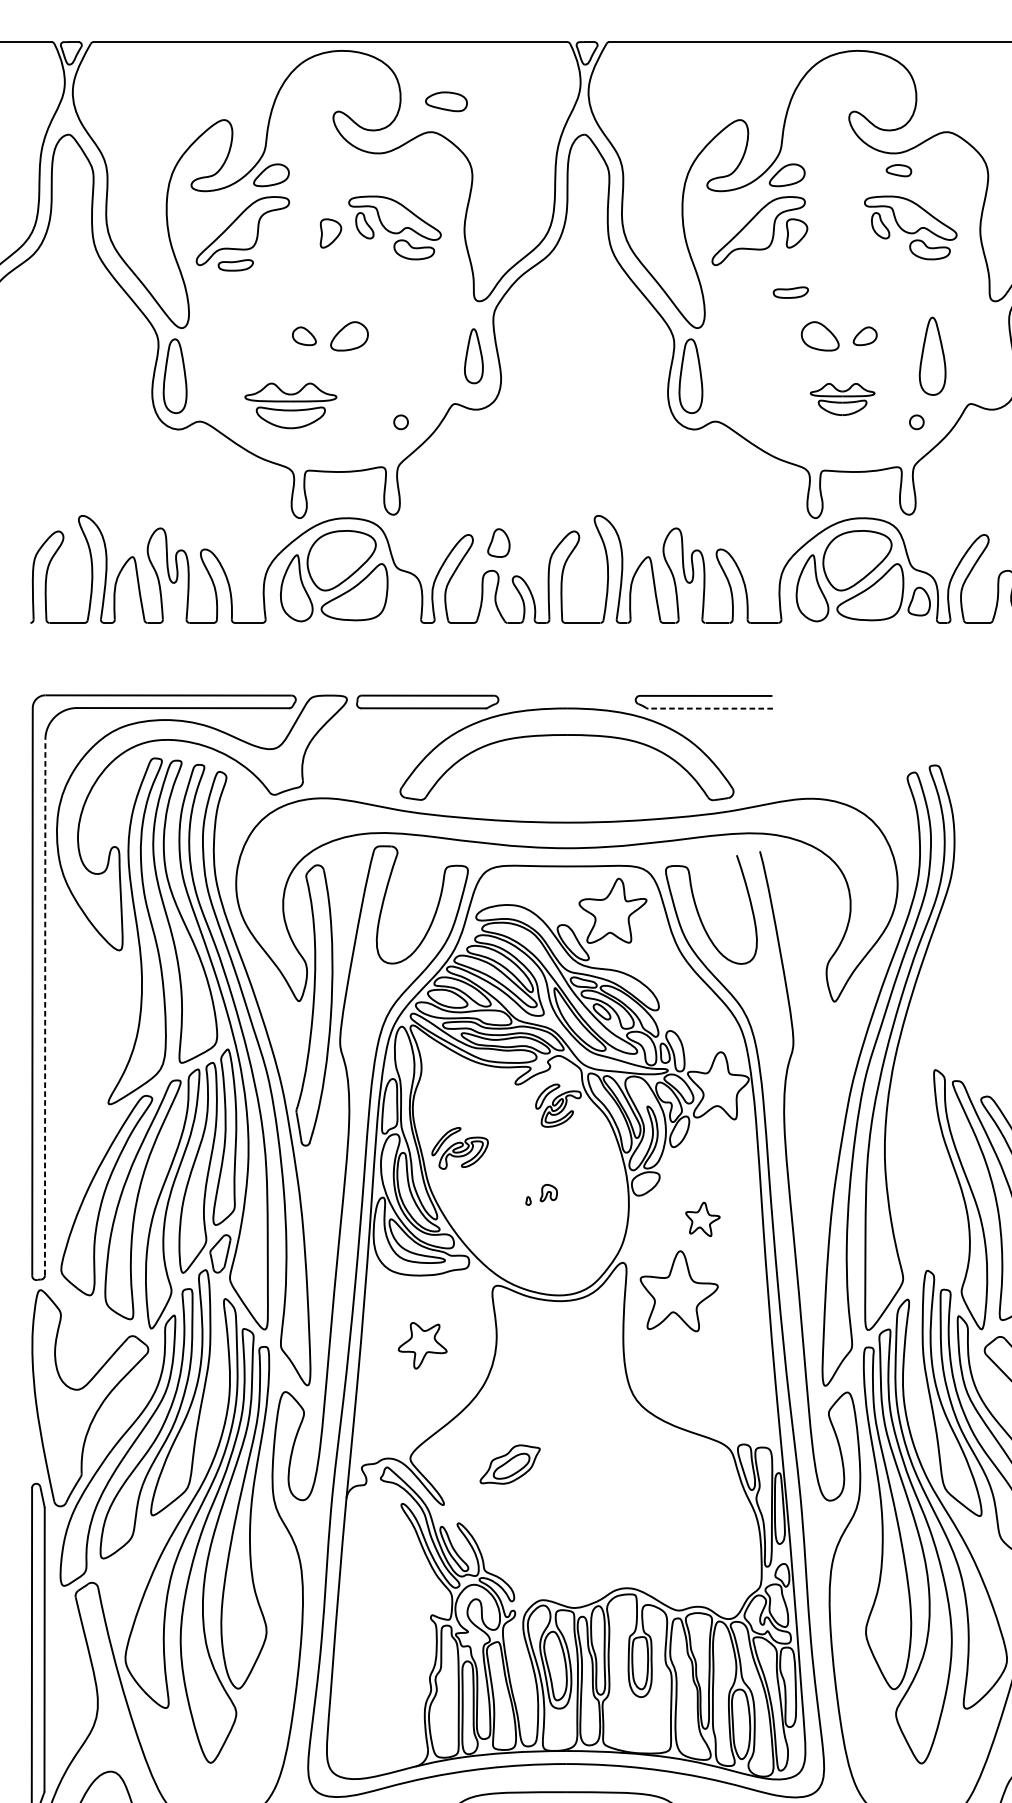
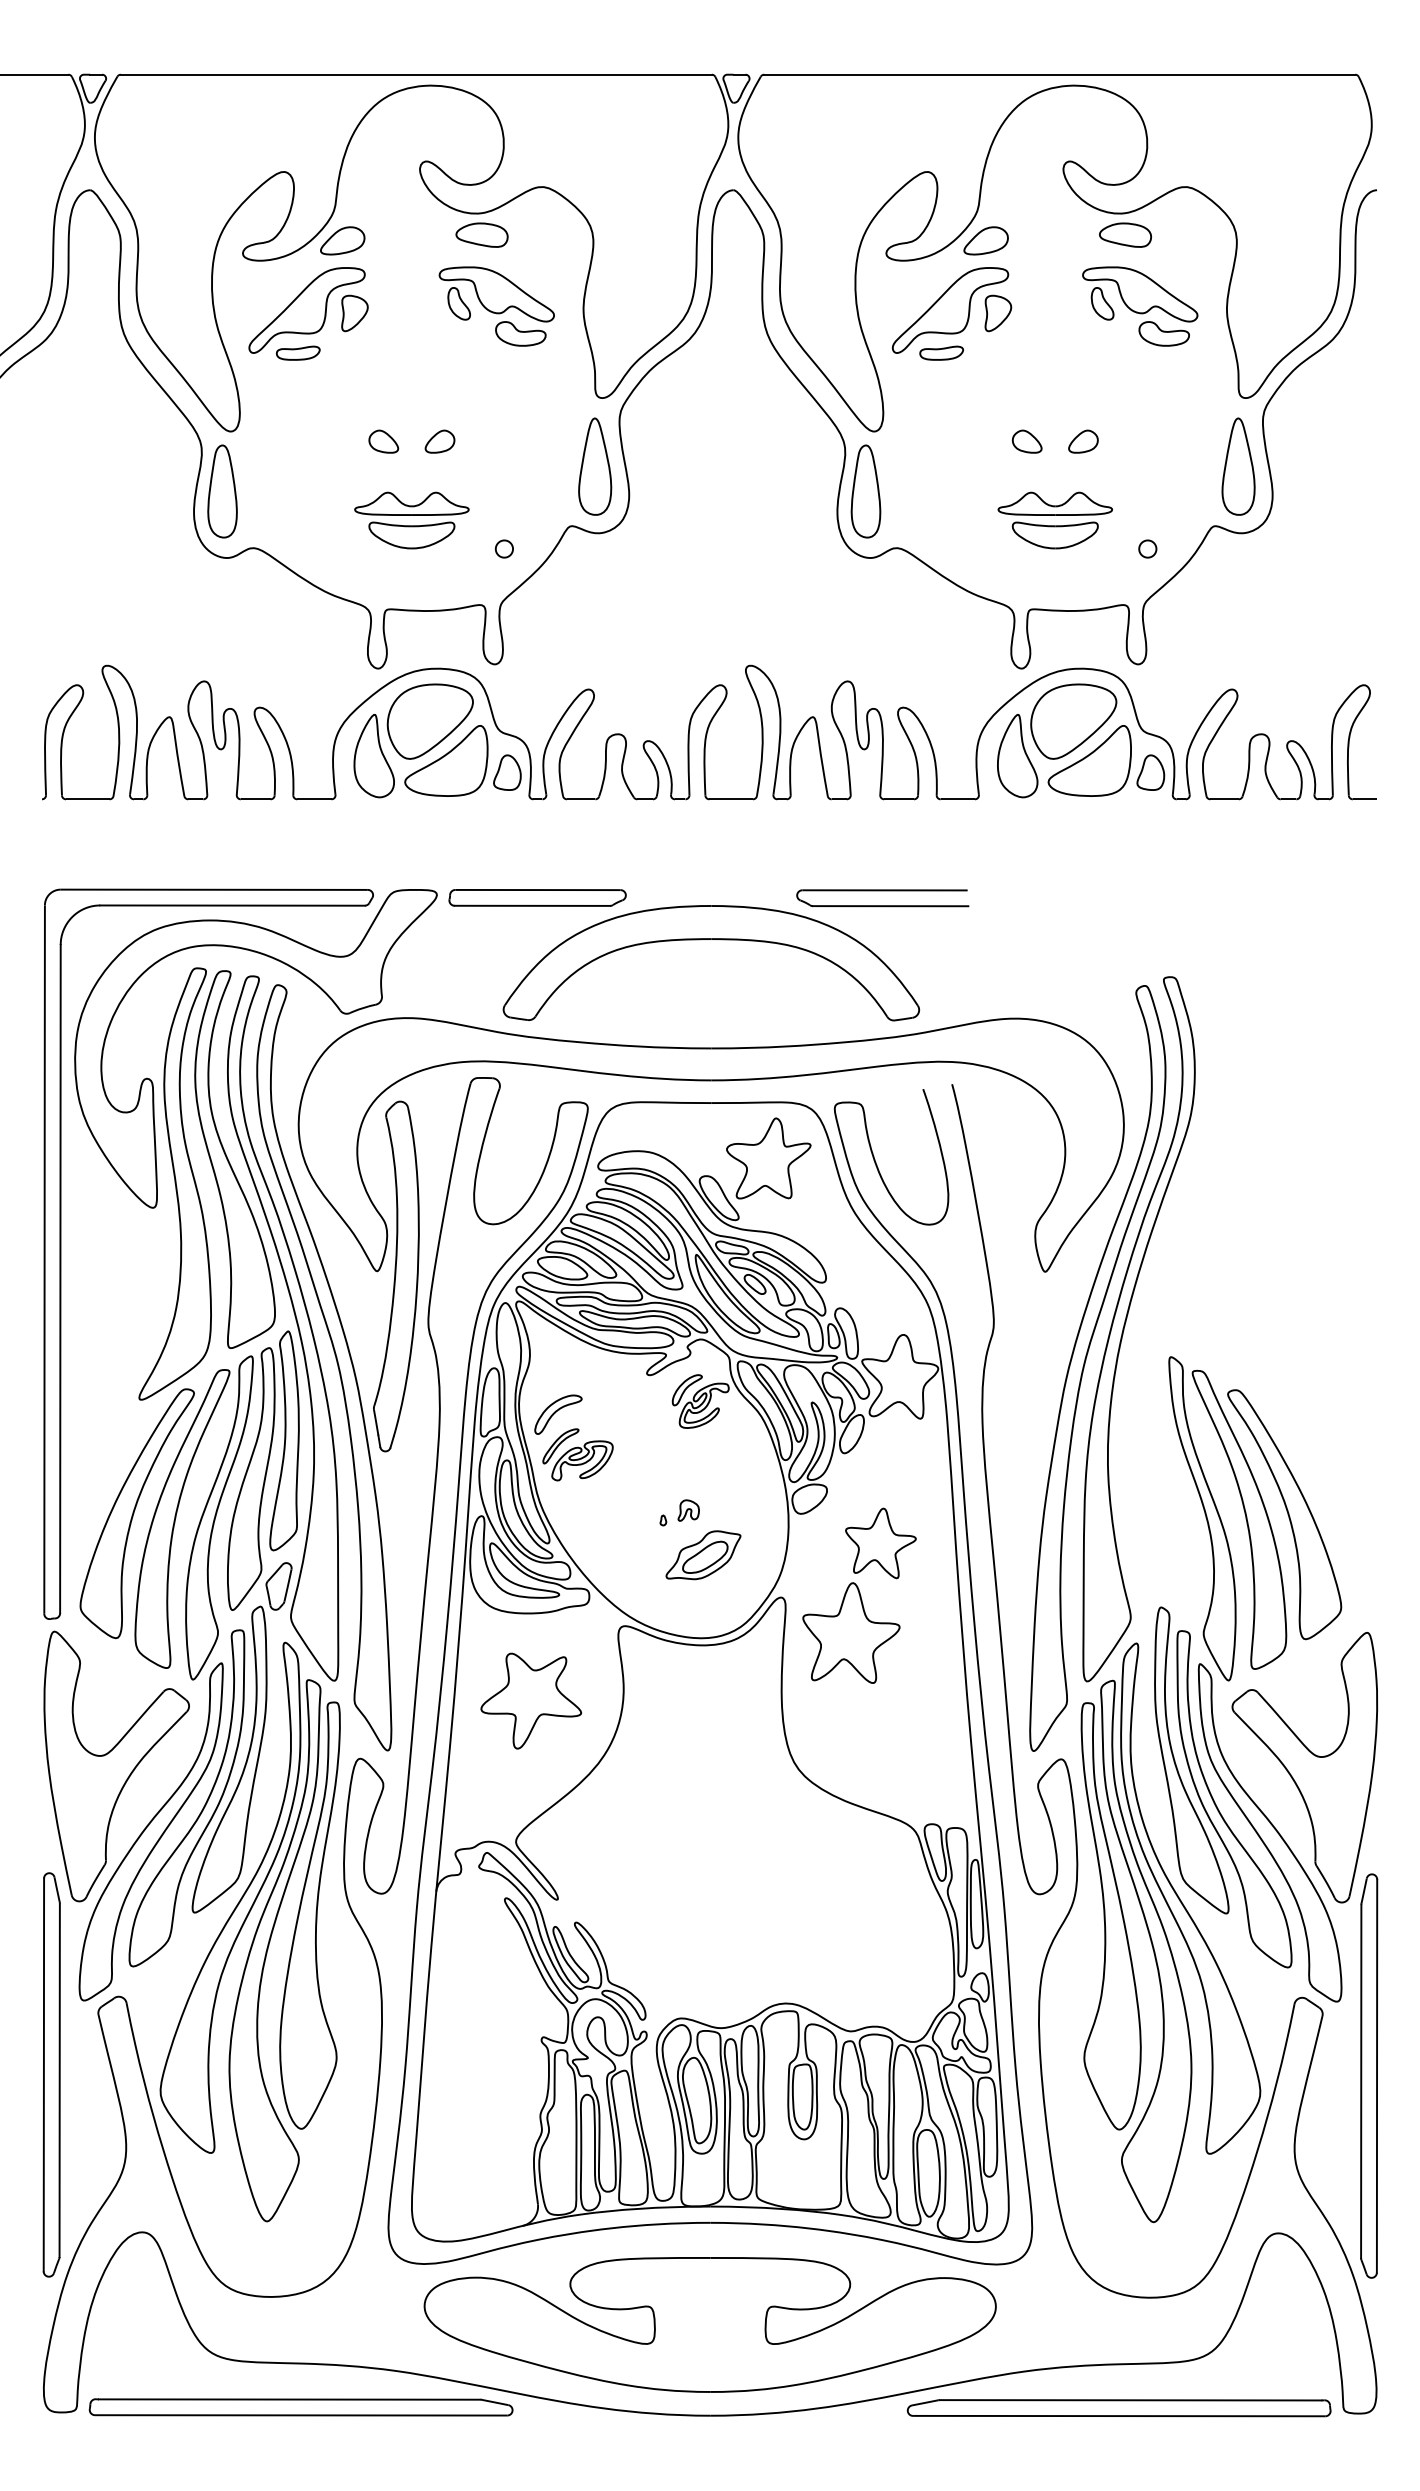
part: (446, 101) -> (481, 234), moved
part: (898, 170) -> (1125, 234), size x1.67
part: (330, 233) -> (354, 313), moved
part: (790, 292) -> (941, 352), moved
part: (349, 336) -> (439, 441), size x0.62
part: (819, 336) -> (1026, 441), size x0.62
part: (474, 356) -> (595, 466), size x1.43
part: (932, 356) -> (1238, 466), moved
part: (842, 399) -> (1054, 520), size x1.43
part: (290, 405) -> (411, 520), moved
part: (498, 542) -> (507, 772), moved
line: (710, 708) -> (890, 906), dashed -> solid
line: (45, 1007) -> (60, 1278), dashed -> solid
part: (444, 1116) -> (558, 1414), added
part: (702, 1219) -> (880, 1543), size x1.67
part: (422, 1345) -> (531, 1700), size x1.67
part: (510, 1464) -> (703, 1555), moved

